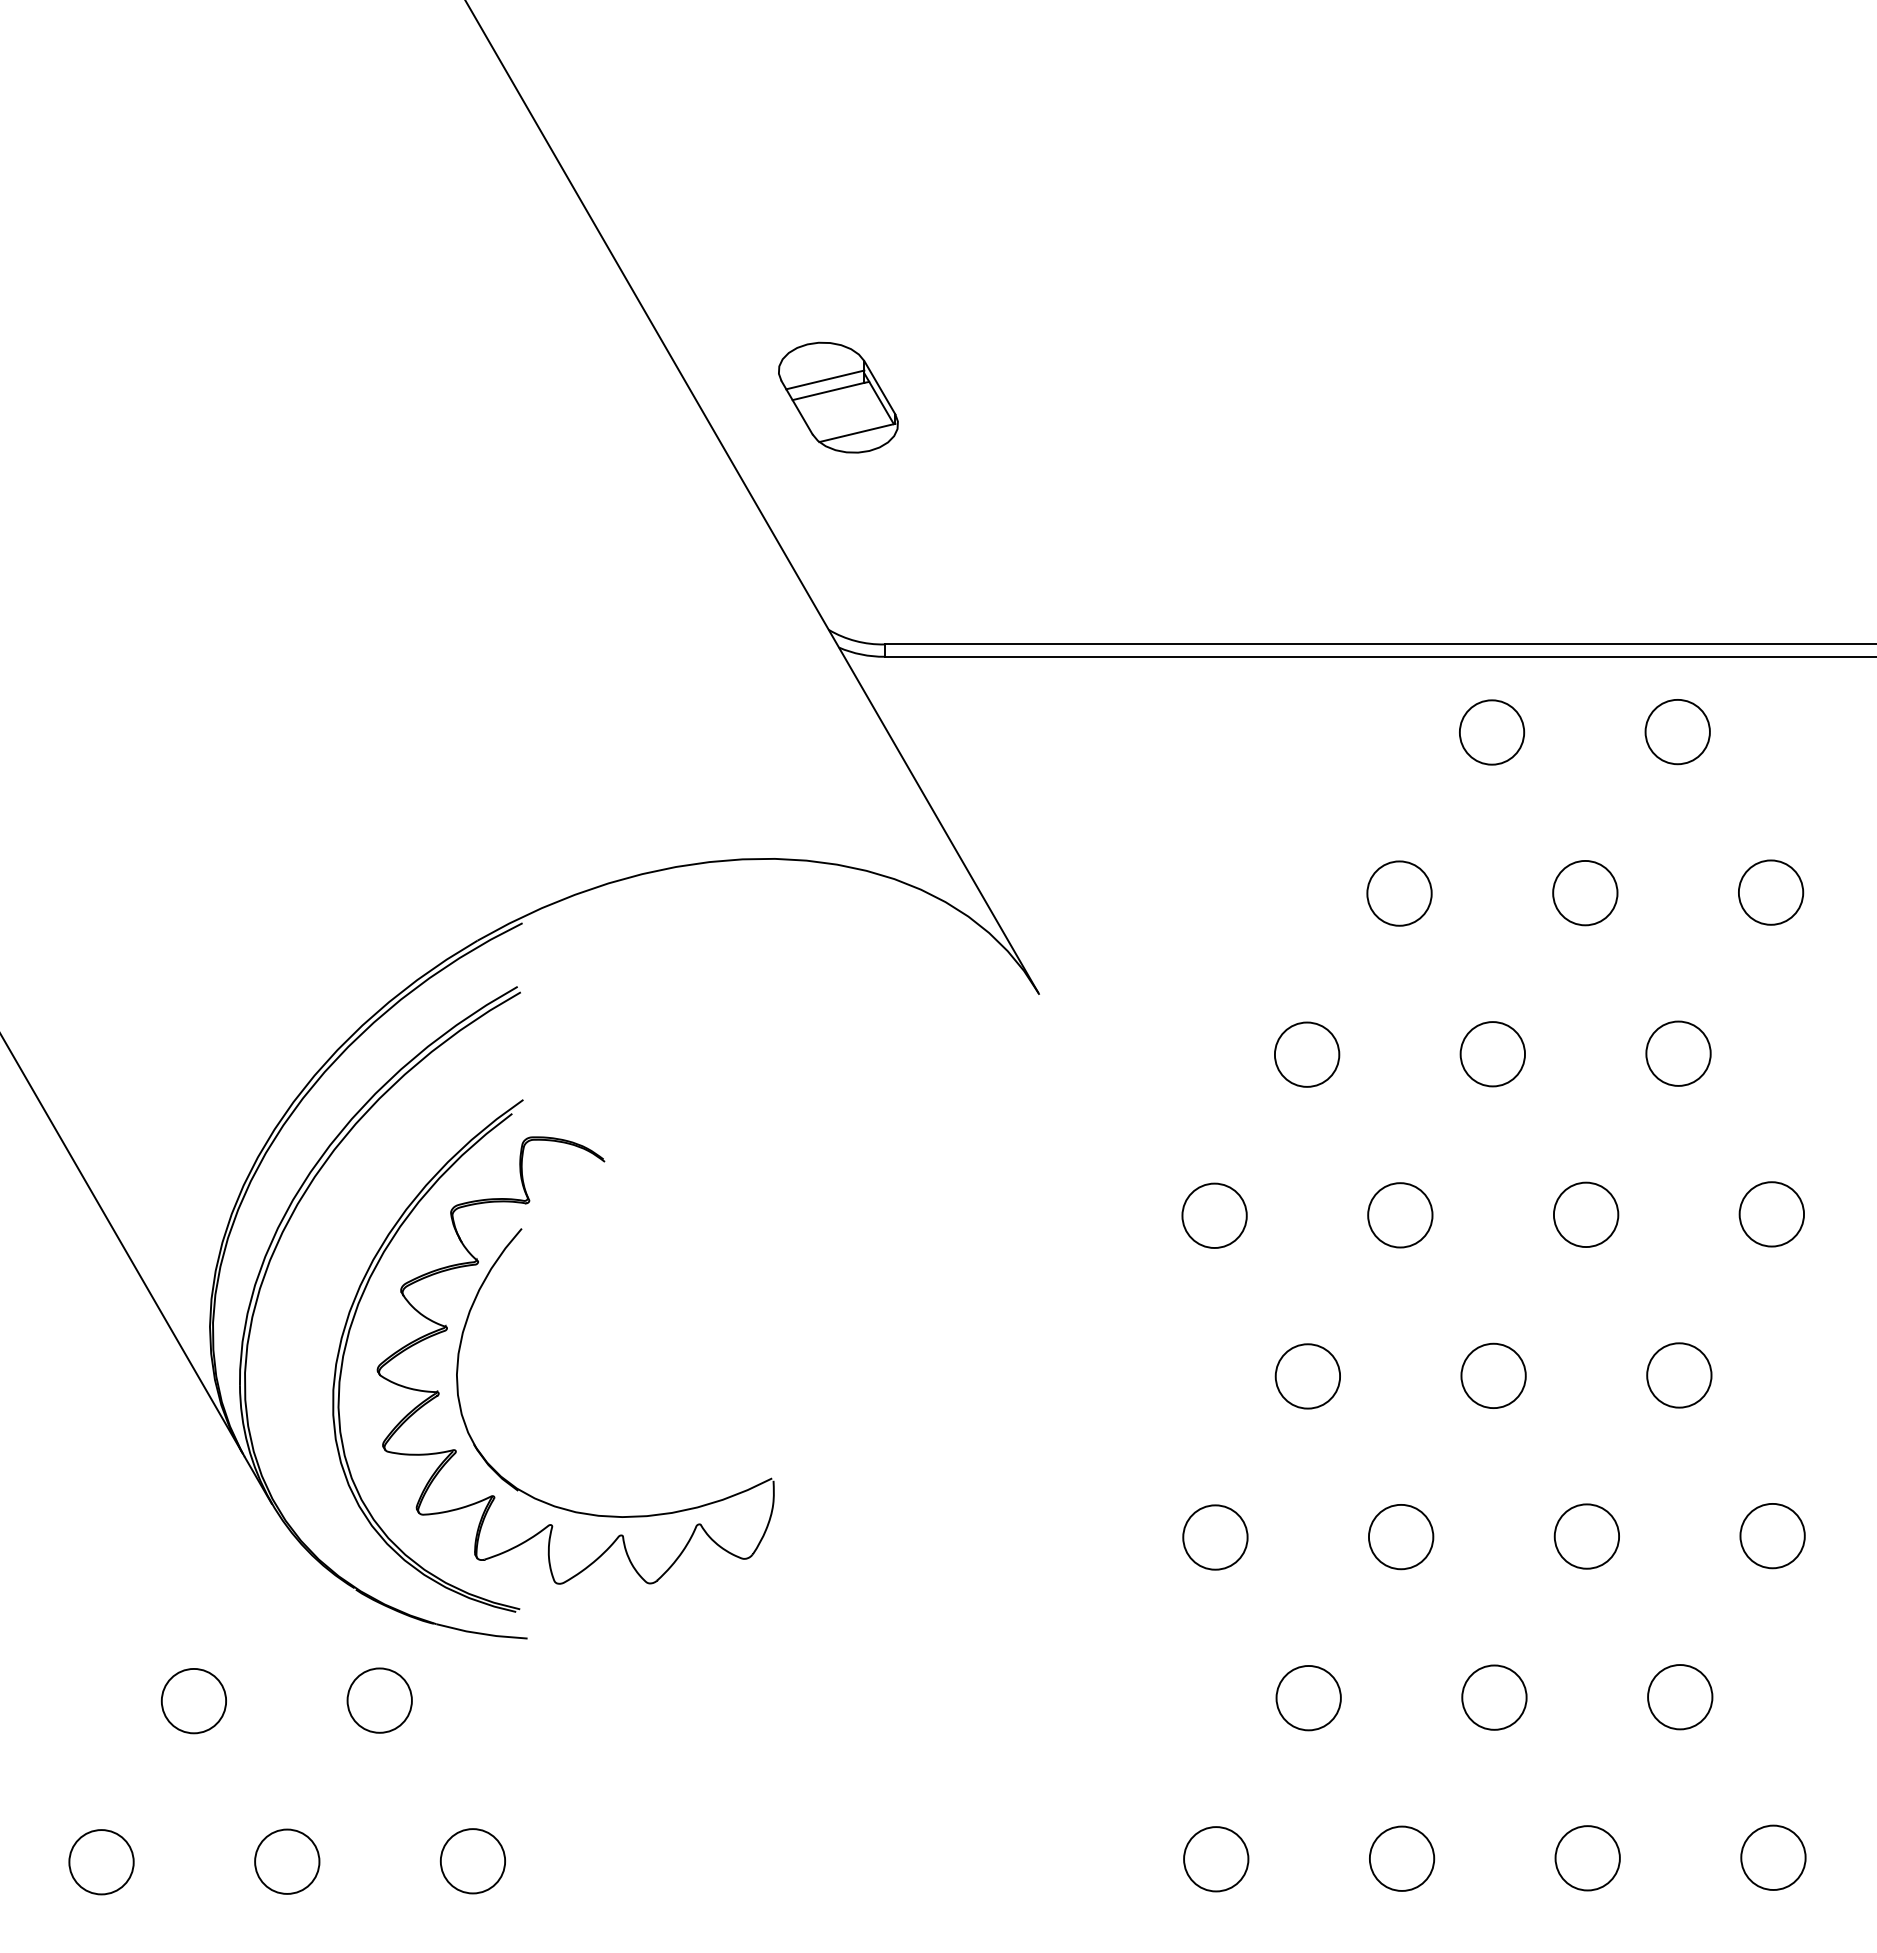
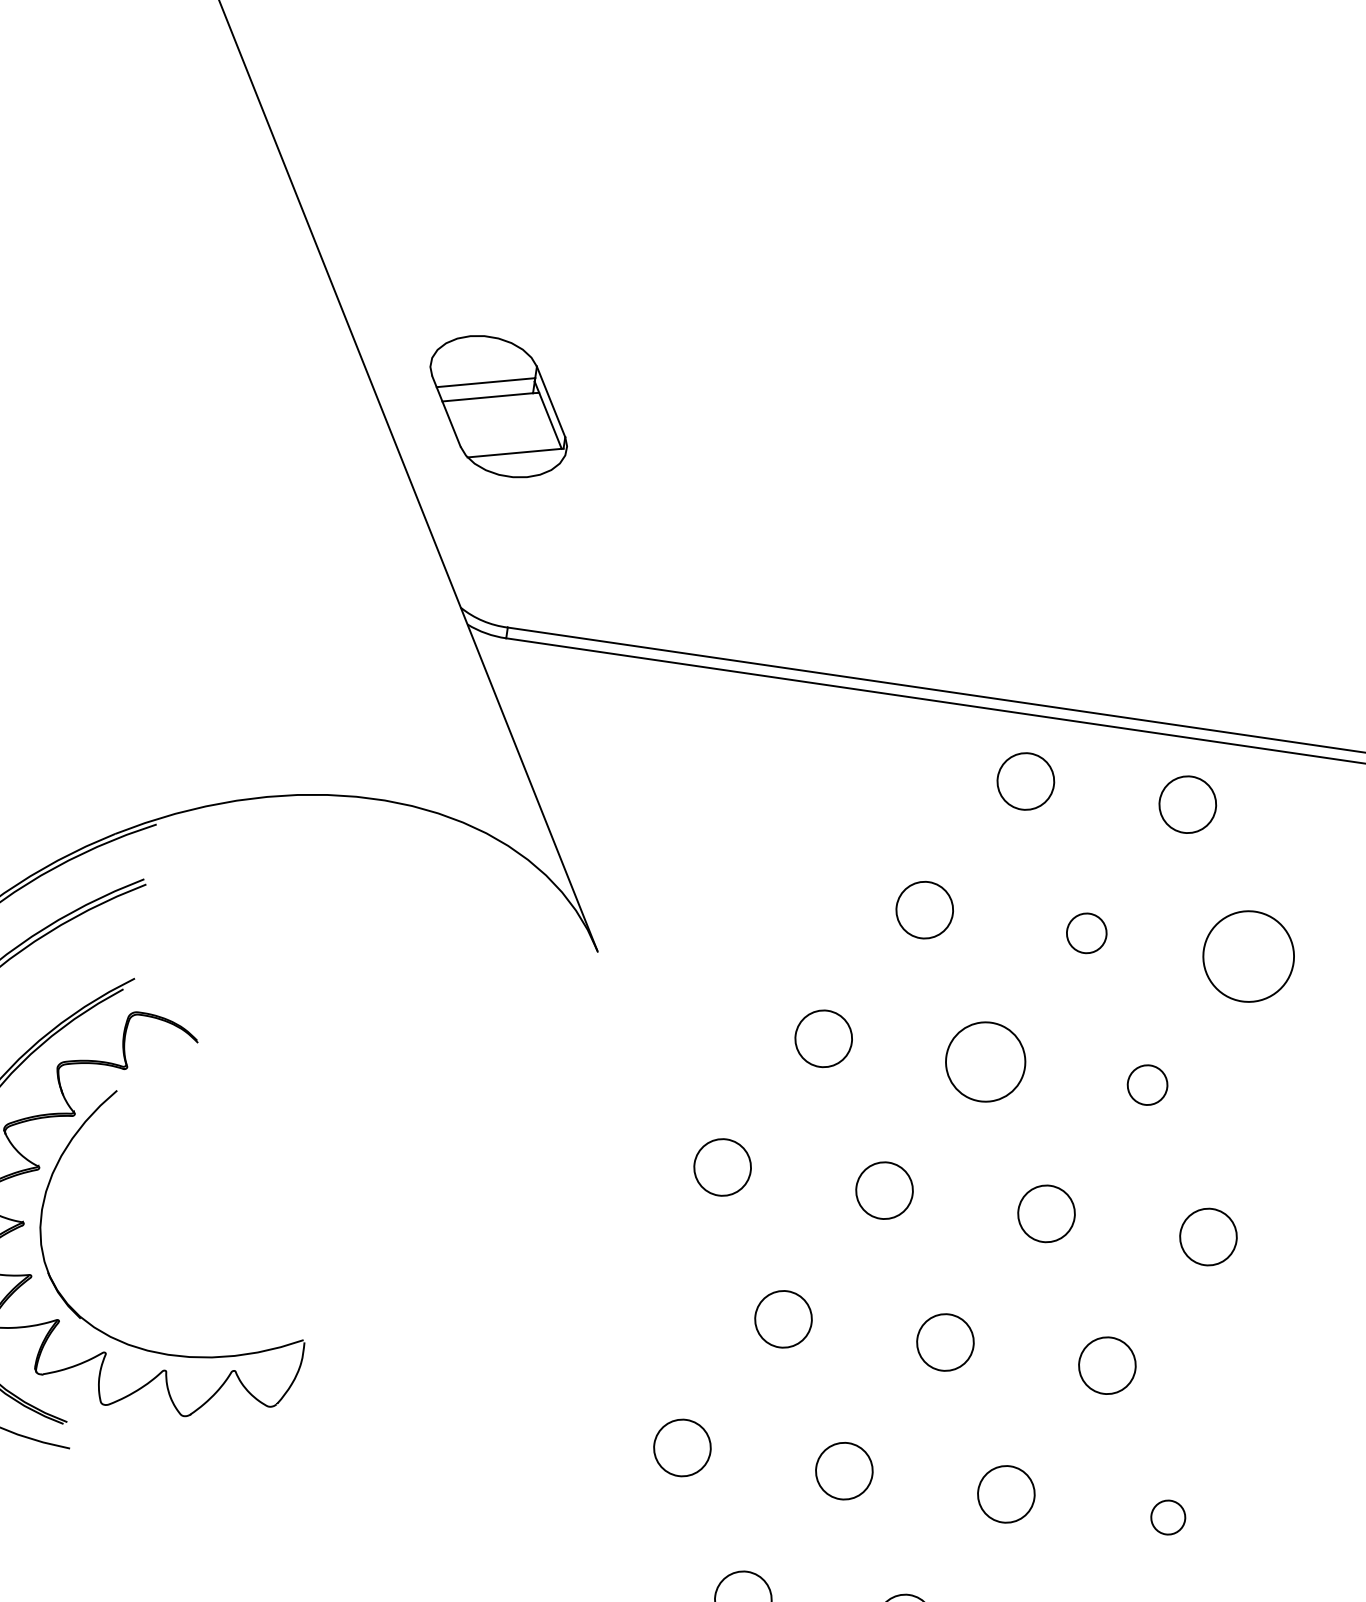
part: (838, 397) -> (498, 406), size x1.4
circle: (1585, 892) -> (1087, 932), size x0.7
circle: (1770, 892) -> (1248, 956), size x1.6
circle: (1678, 1053) -> (1147, 1084), size x0.7
circle: (1492, 1054) -> (985, 1062), size x1.4
circle: (1772, 1535) -> (1168, 1517), size x0.6

